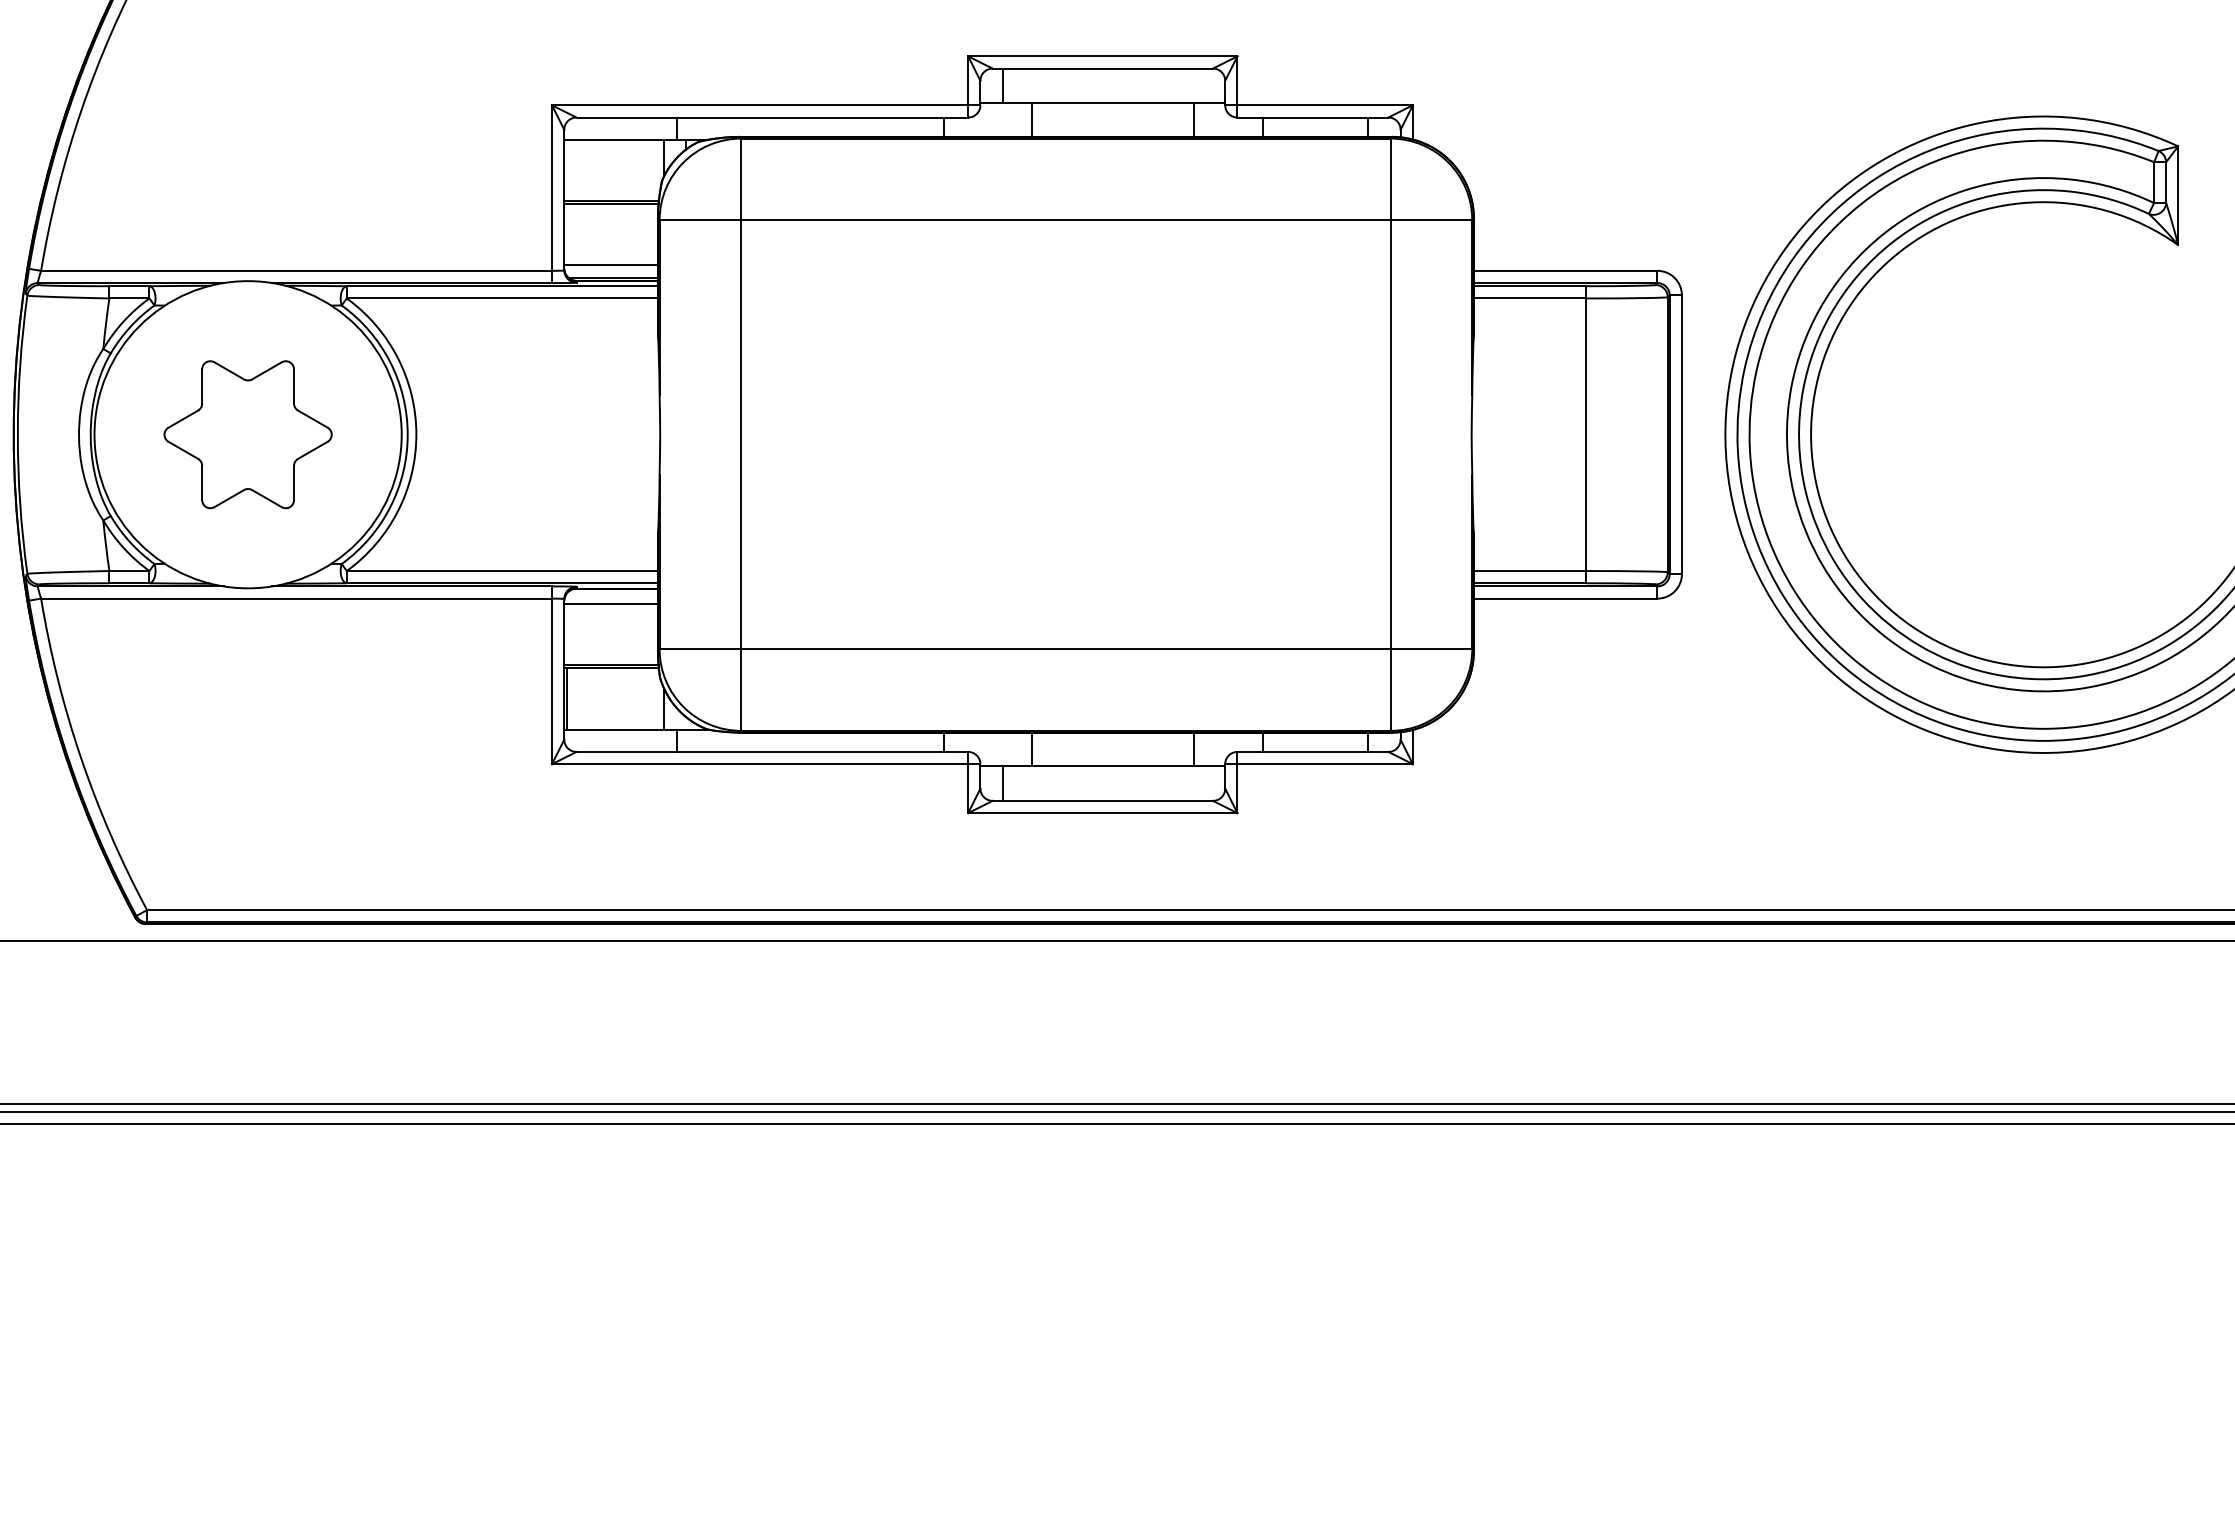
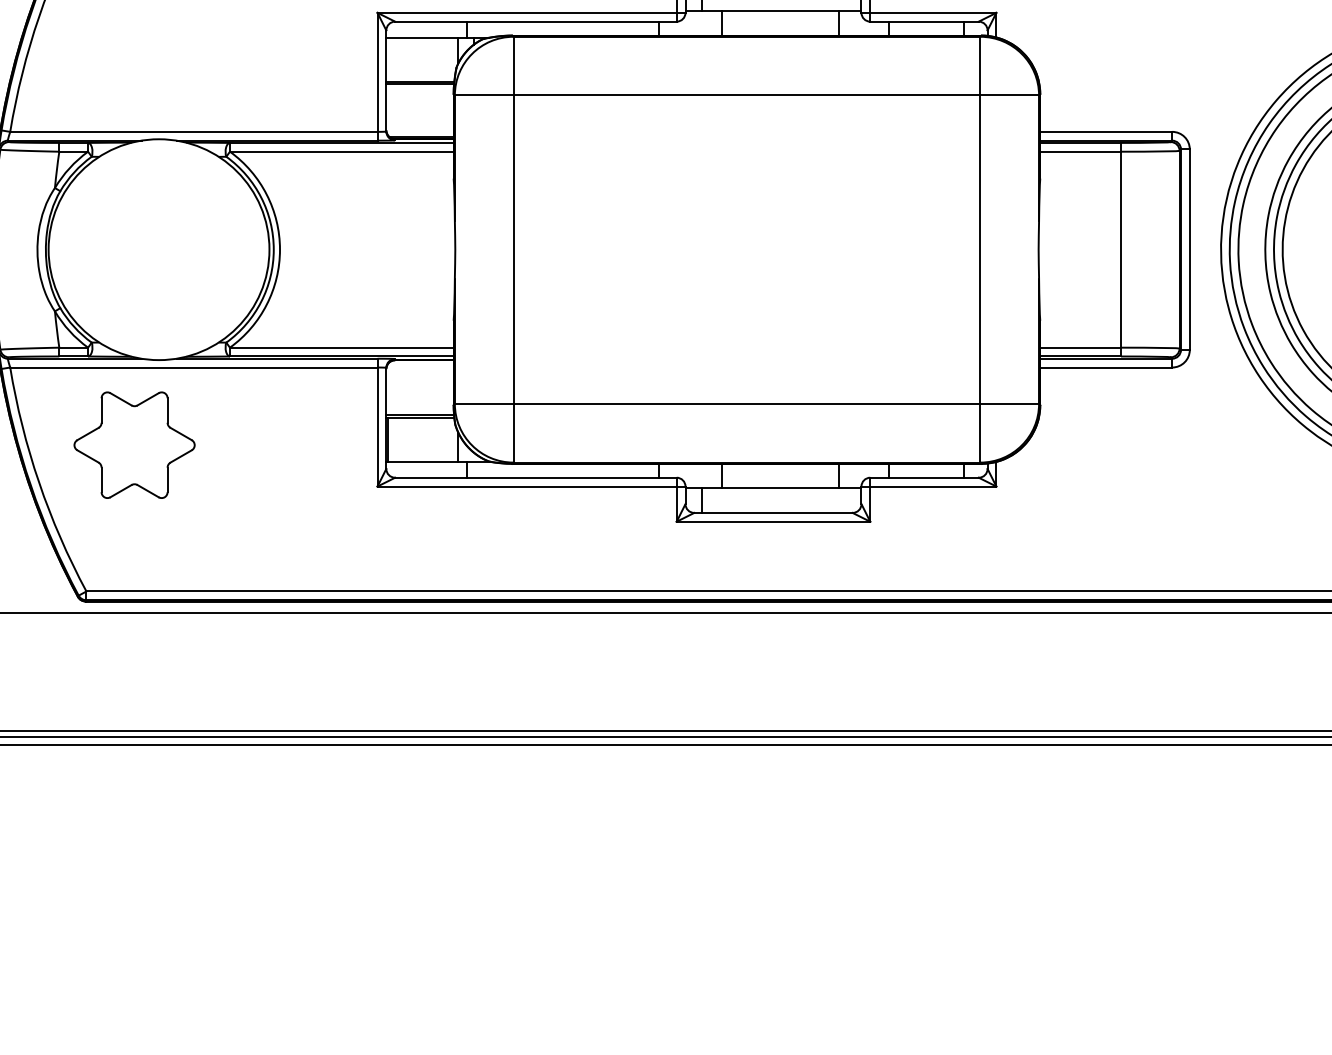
line: (610, 265) -> (419, 128), removed
part: (247, 434) -> (134, 445), moved
line: (610, 604) -> (419, 371), removed

